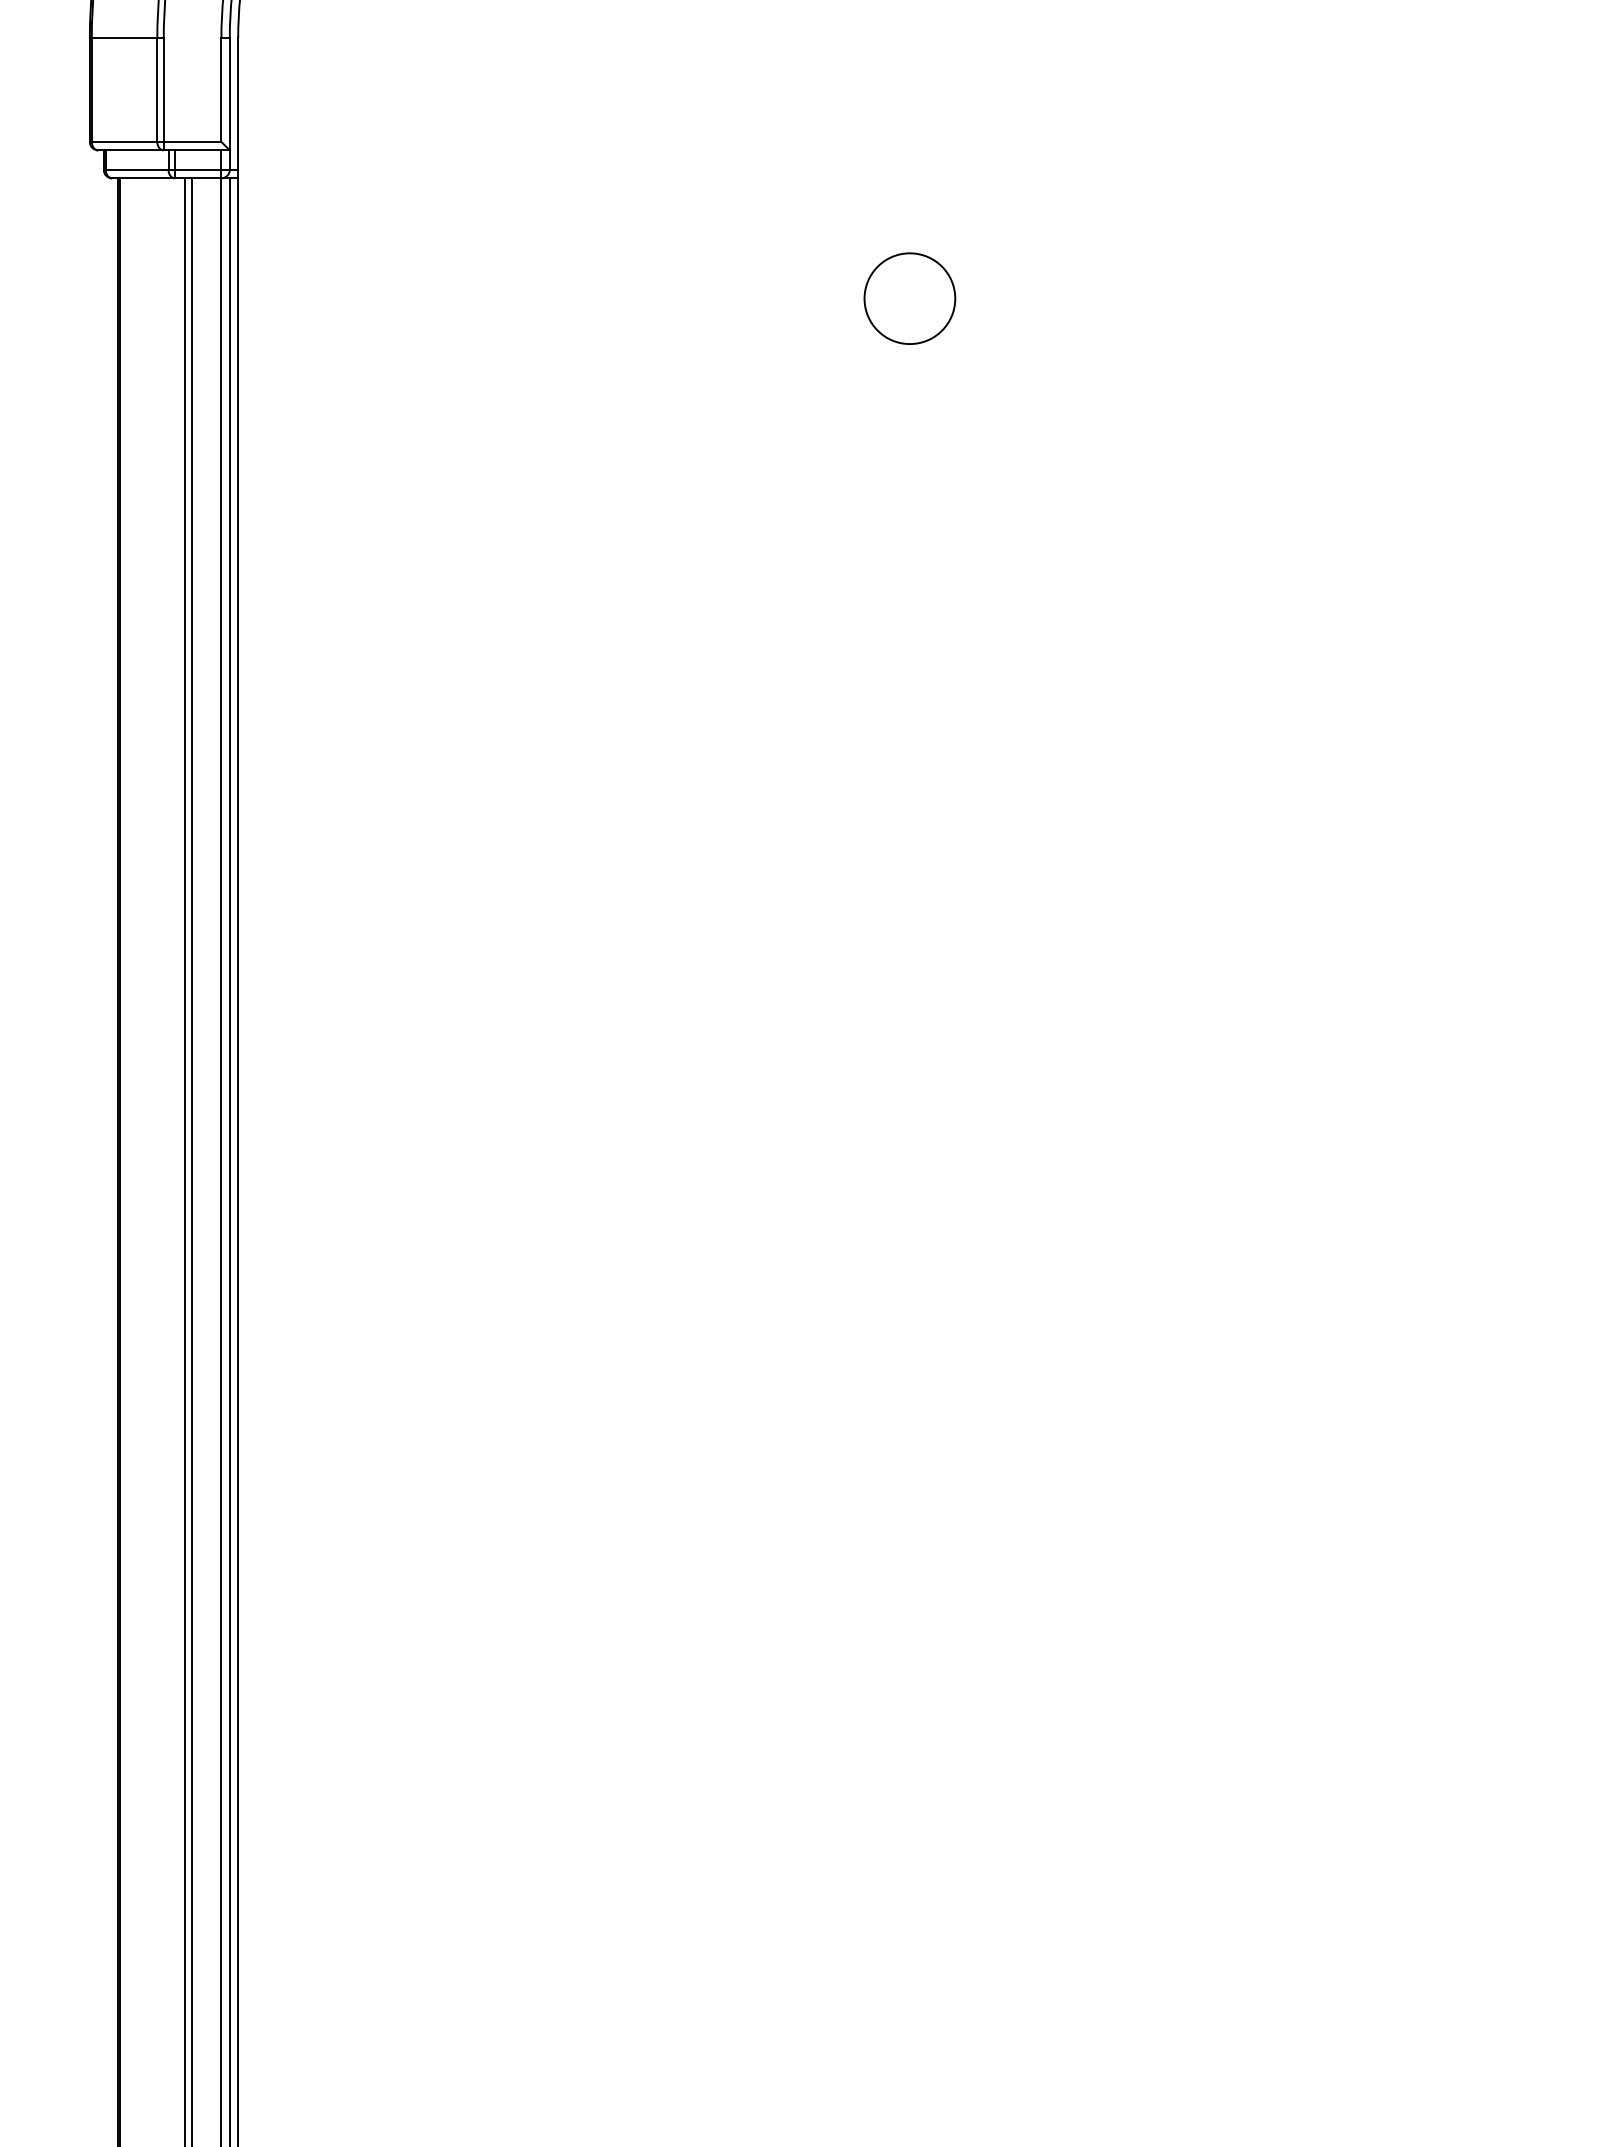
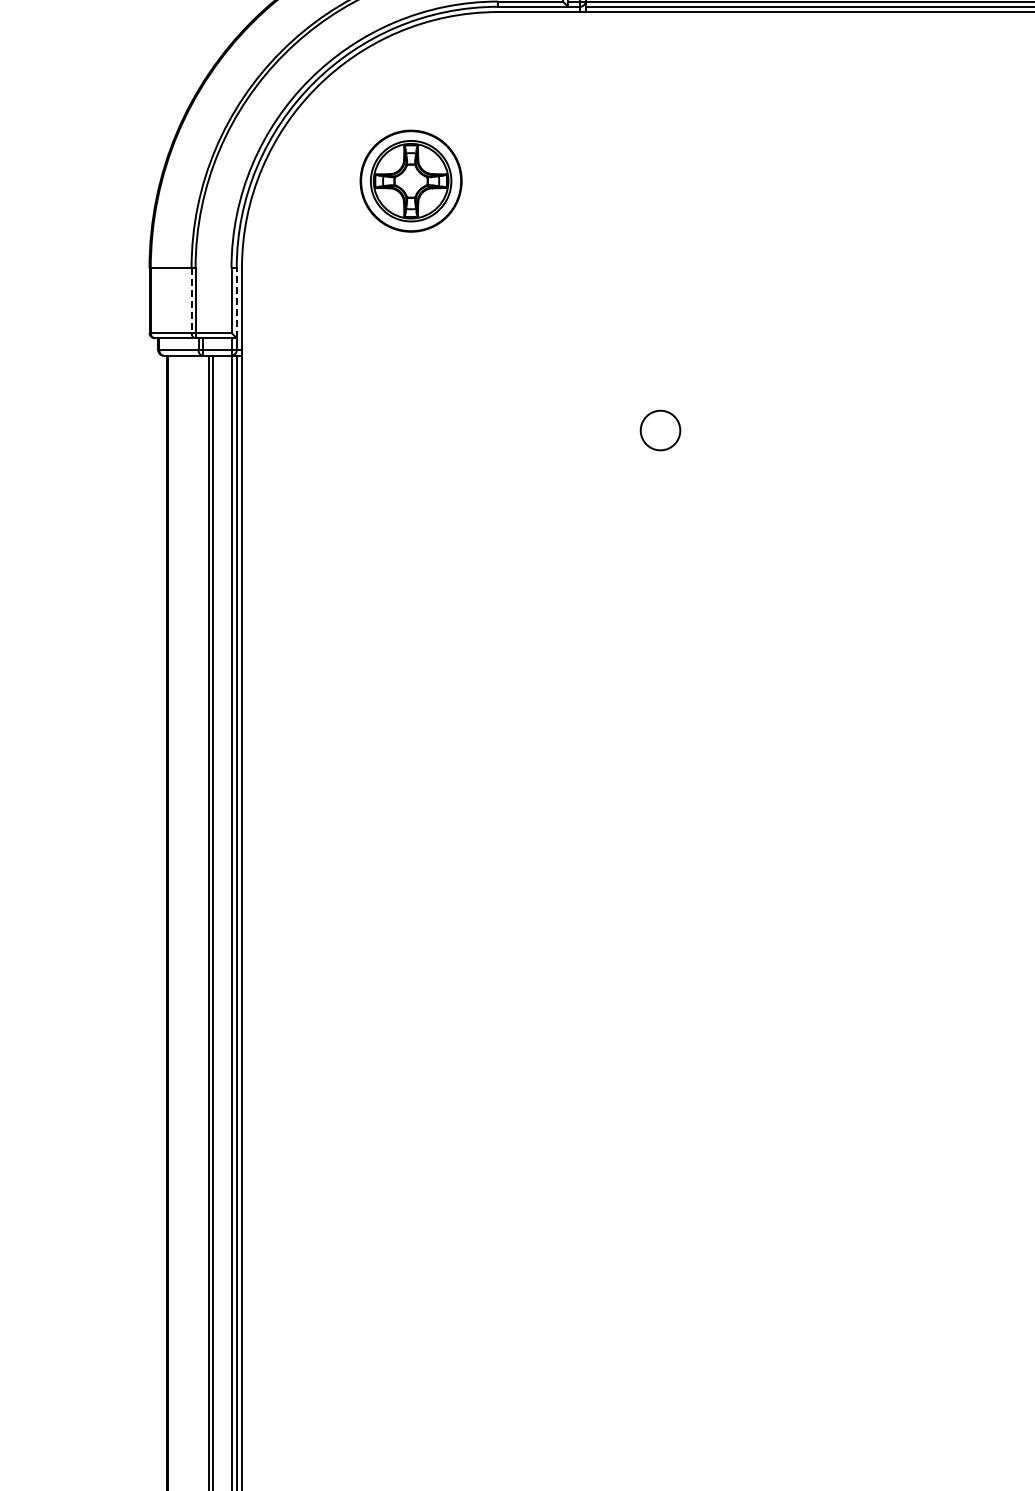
line: (157, 91) -> (191, 301), solid -> dashed
line: (229, 94) -> (236, 303), solid -> dashed
circle: (909, 298) -> (660, 430), size x0.7

